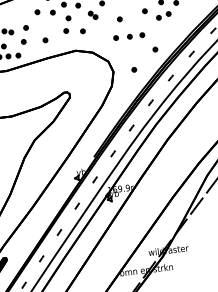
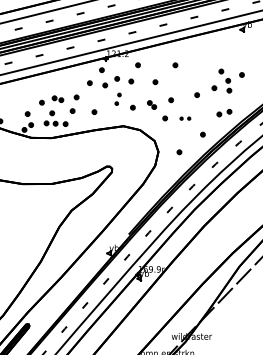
part: (93, 14) -> (152, 104), moved
part: (163, 15) -> (224, 112), moved
part: (66, 25) -> (117, 99), size x0.7
part: (136, 35) -> (185, 118), size x0.6

